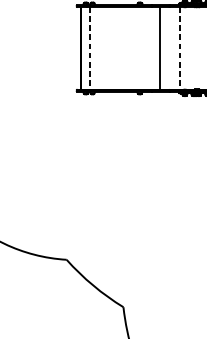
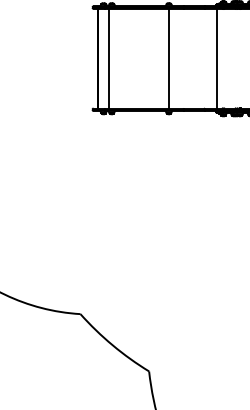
line: (90, 48) -> (109, 58), dashed -> solid
line: (159, 48) -> (168, 58), moved
line: (180, 48) -> (217, 58), dashed -> solid

